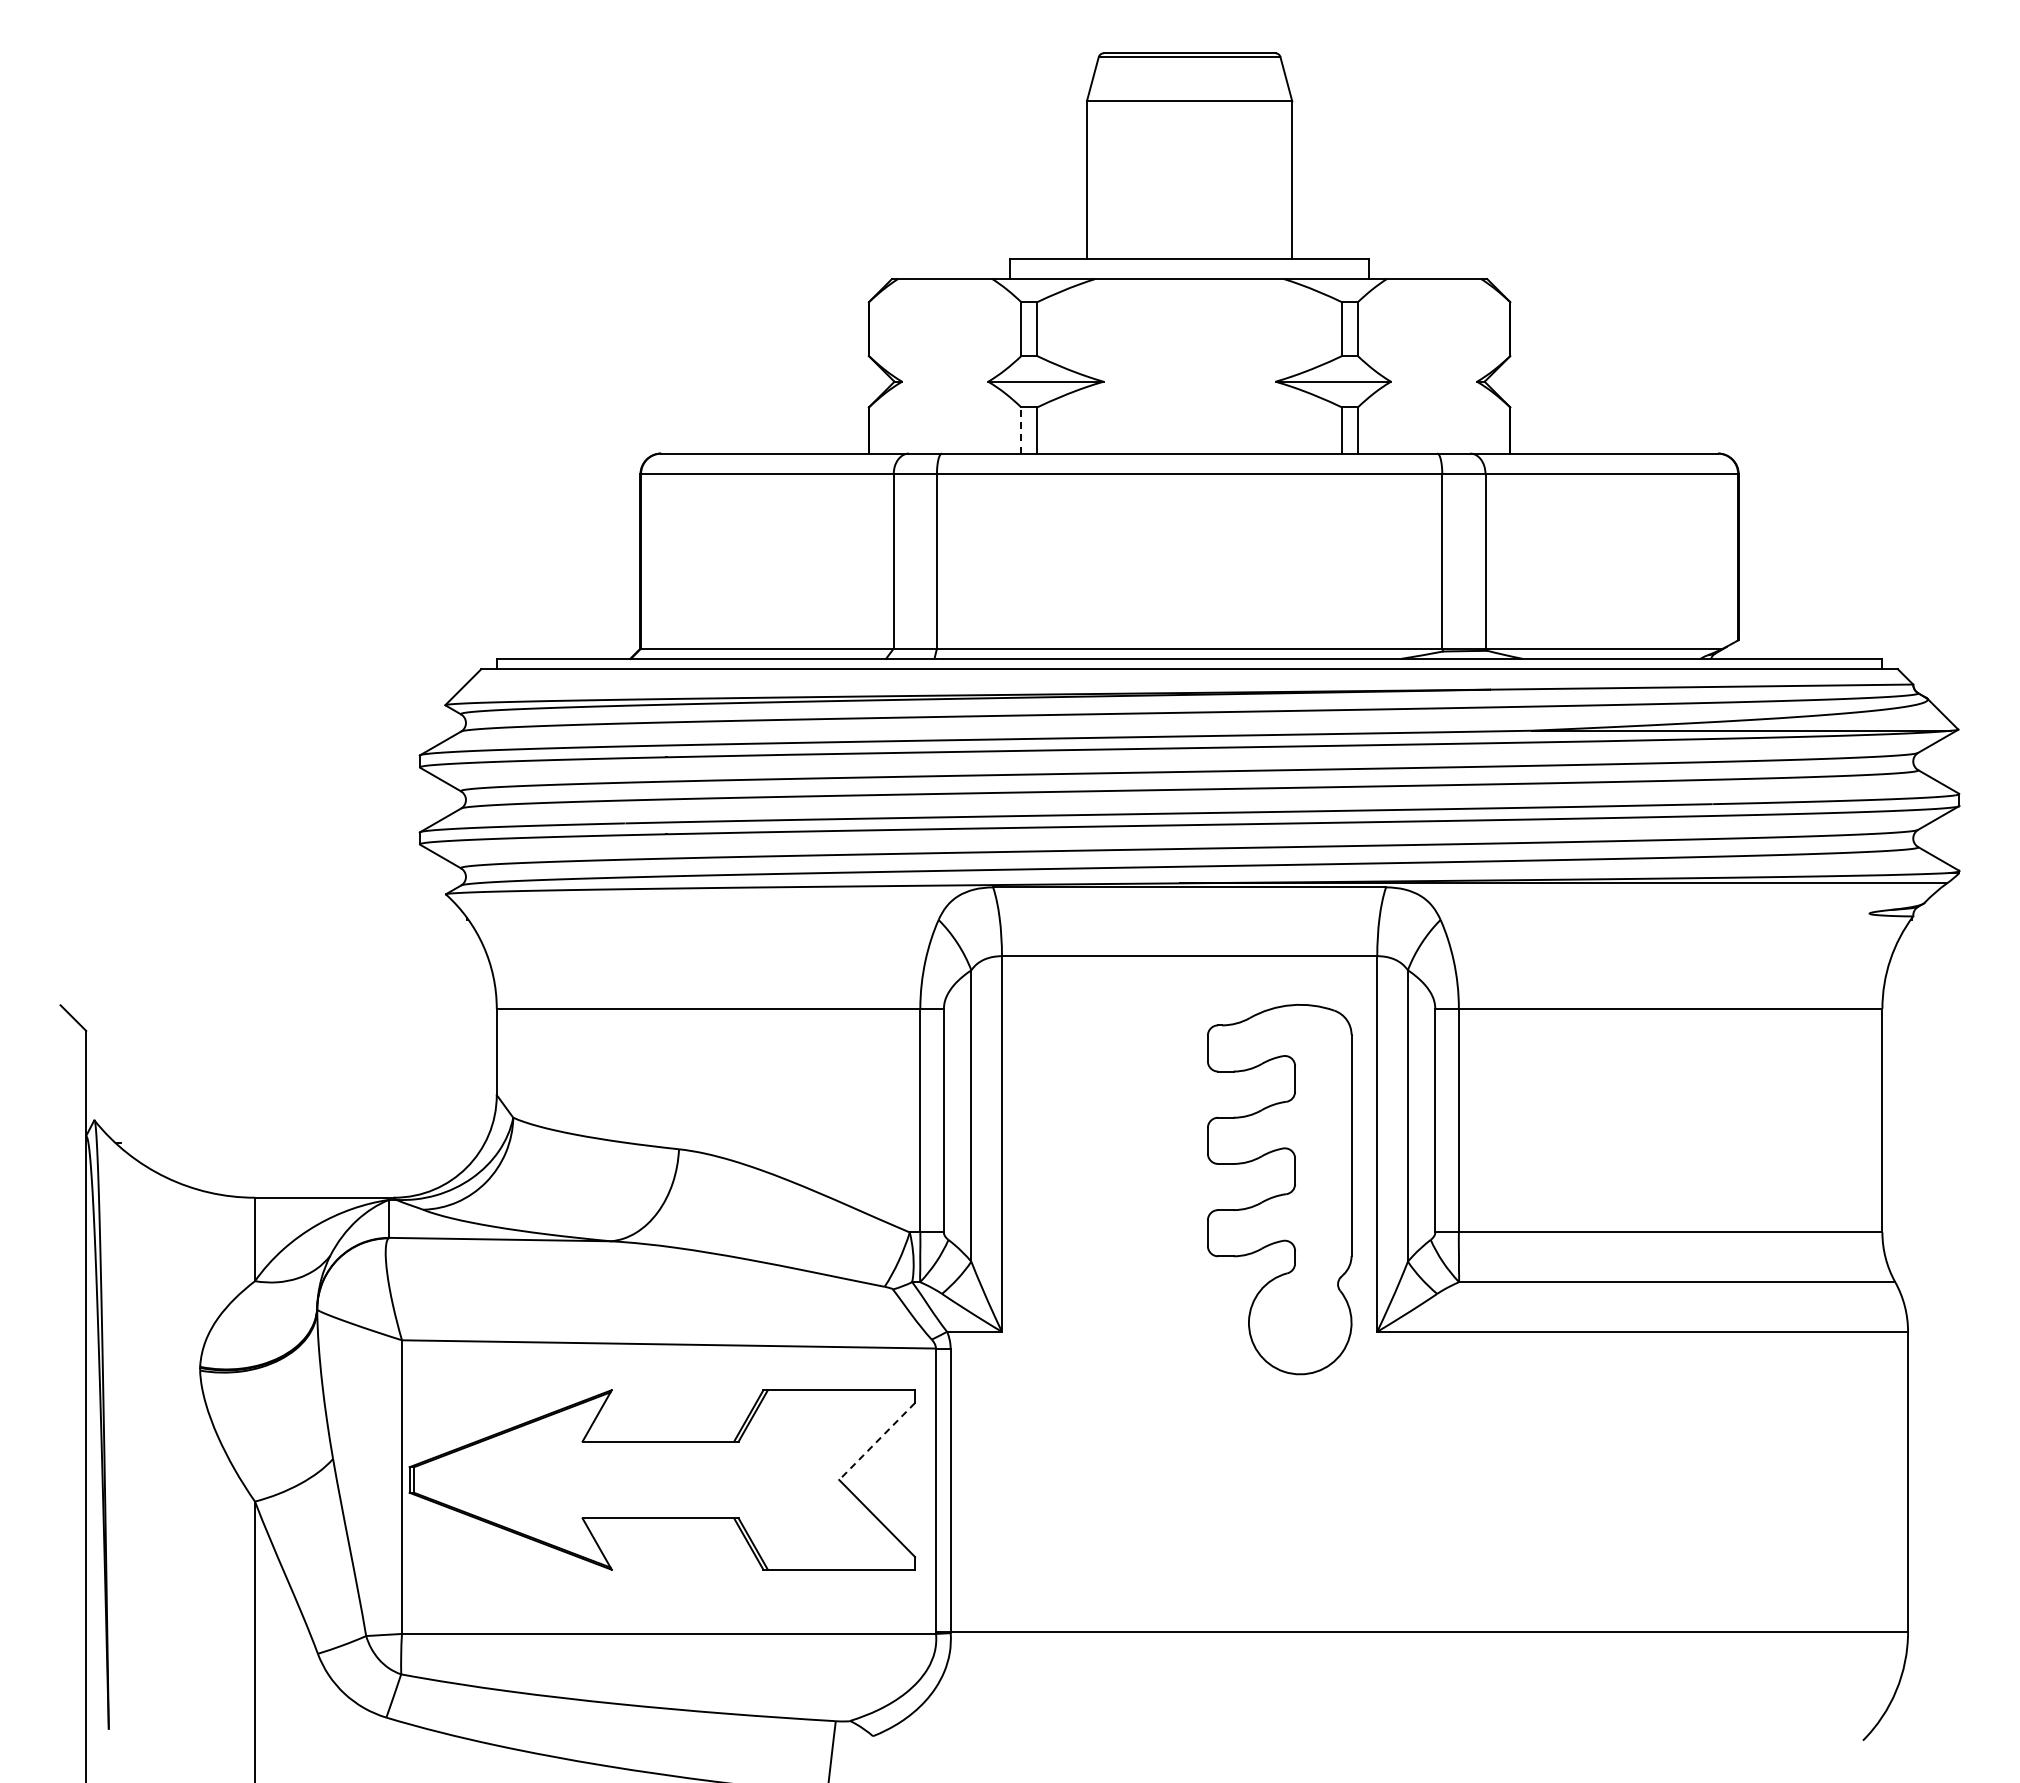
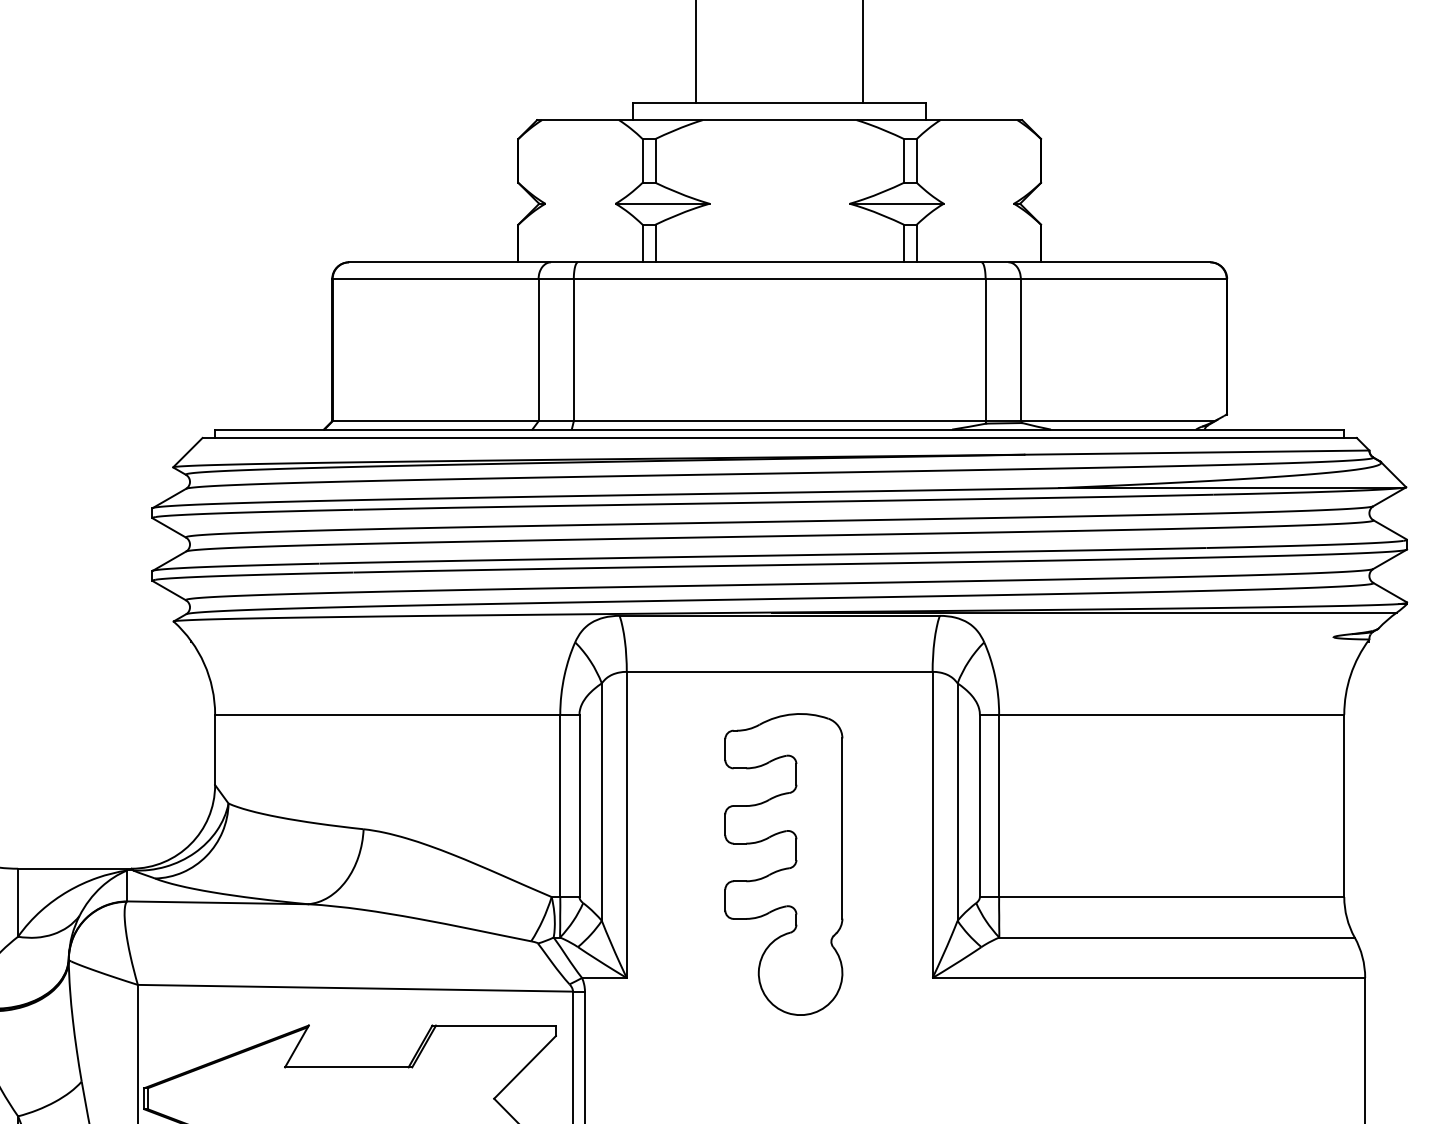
line: (1021, 430) -> (642, 243), dashed -> solid
part: (1279, 1189) -> (783, 864), moved
line: (876, 1441) -> (524, 1067), dashed -> solid

